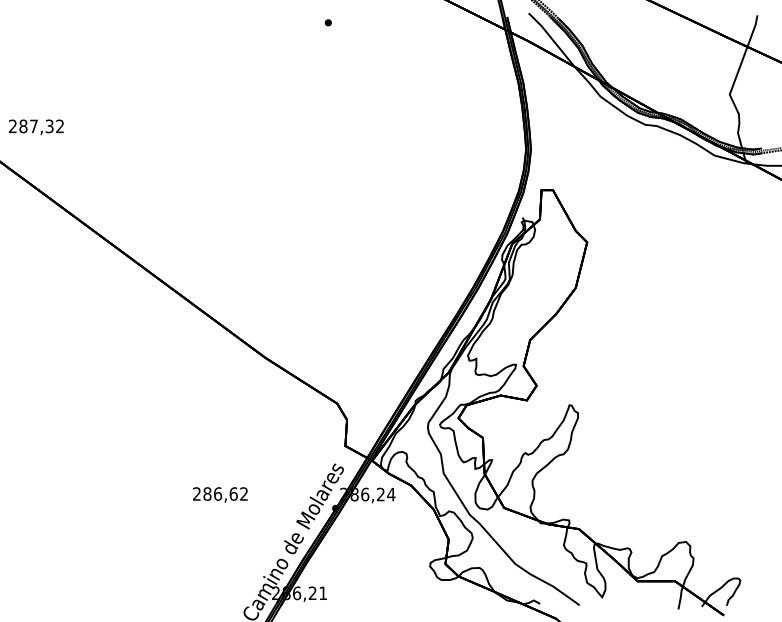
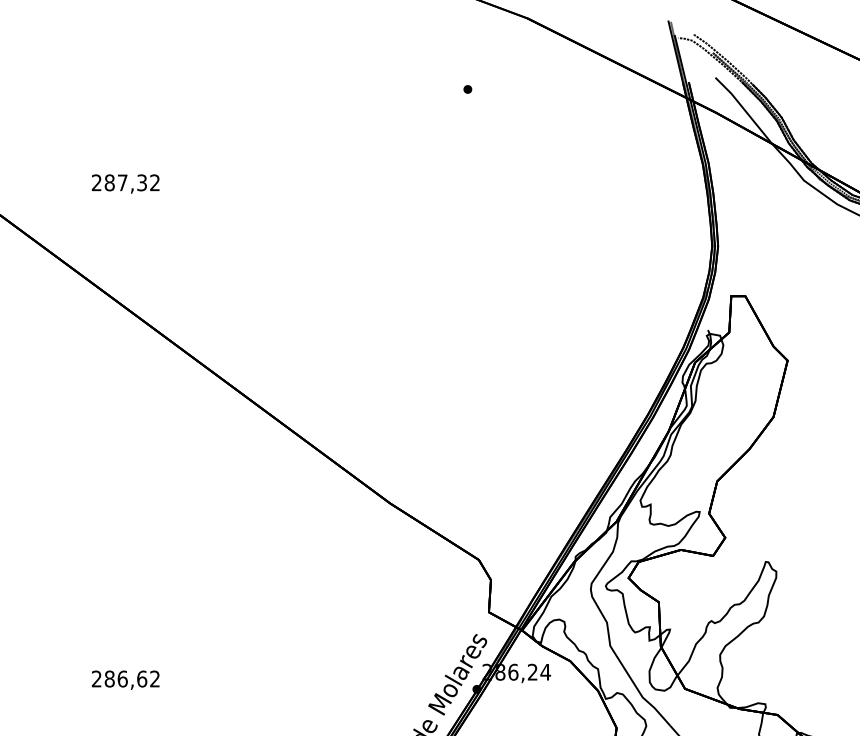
text: (36, 127) -> (125, 184), moved
text: (220, 494) -> (125, 679), moved

